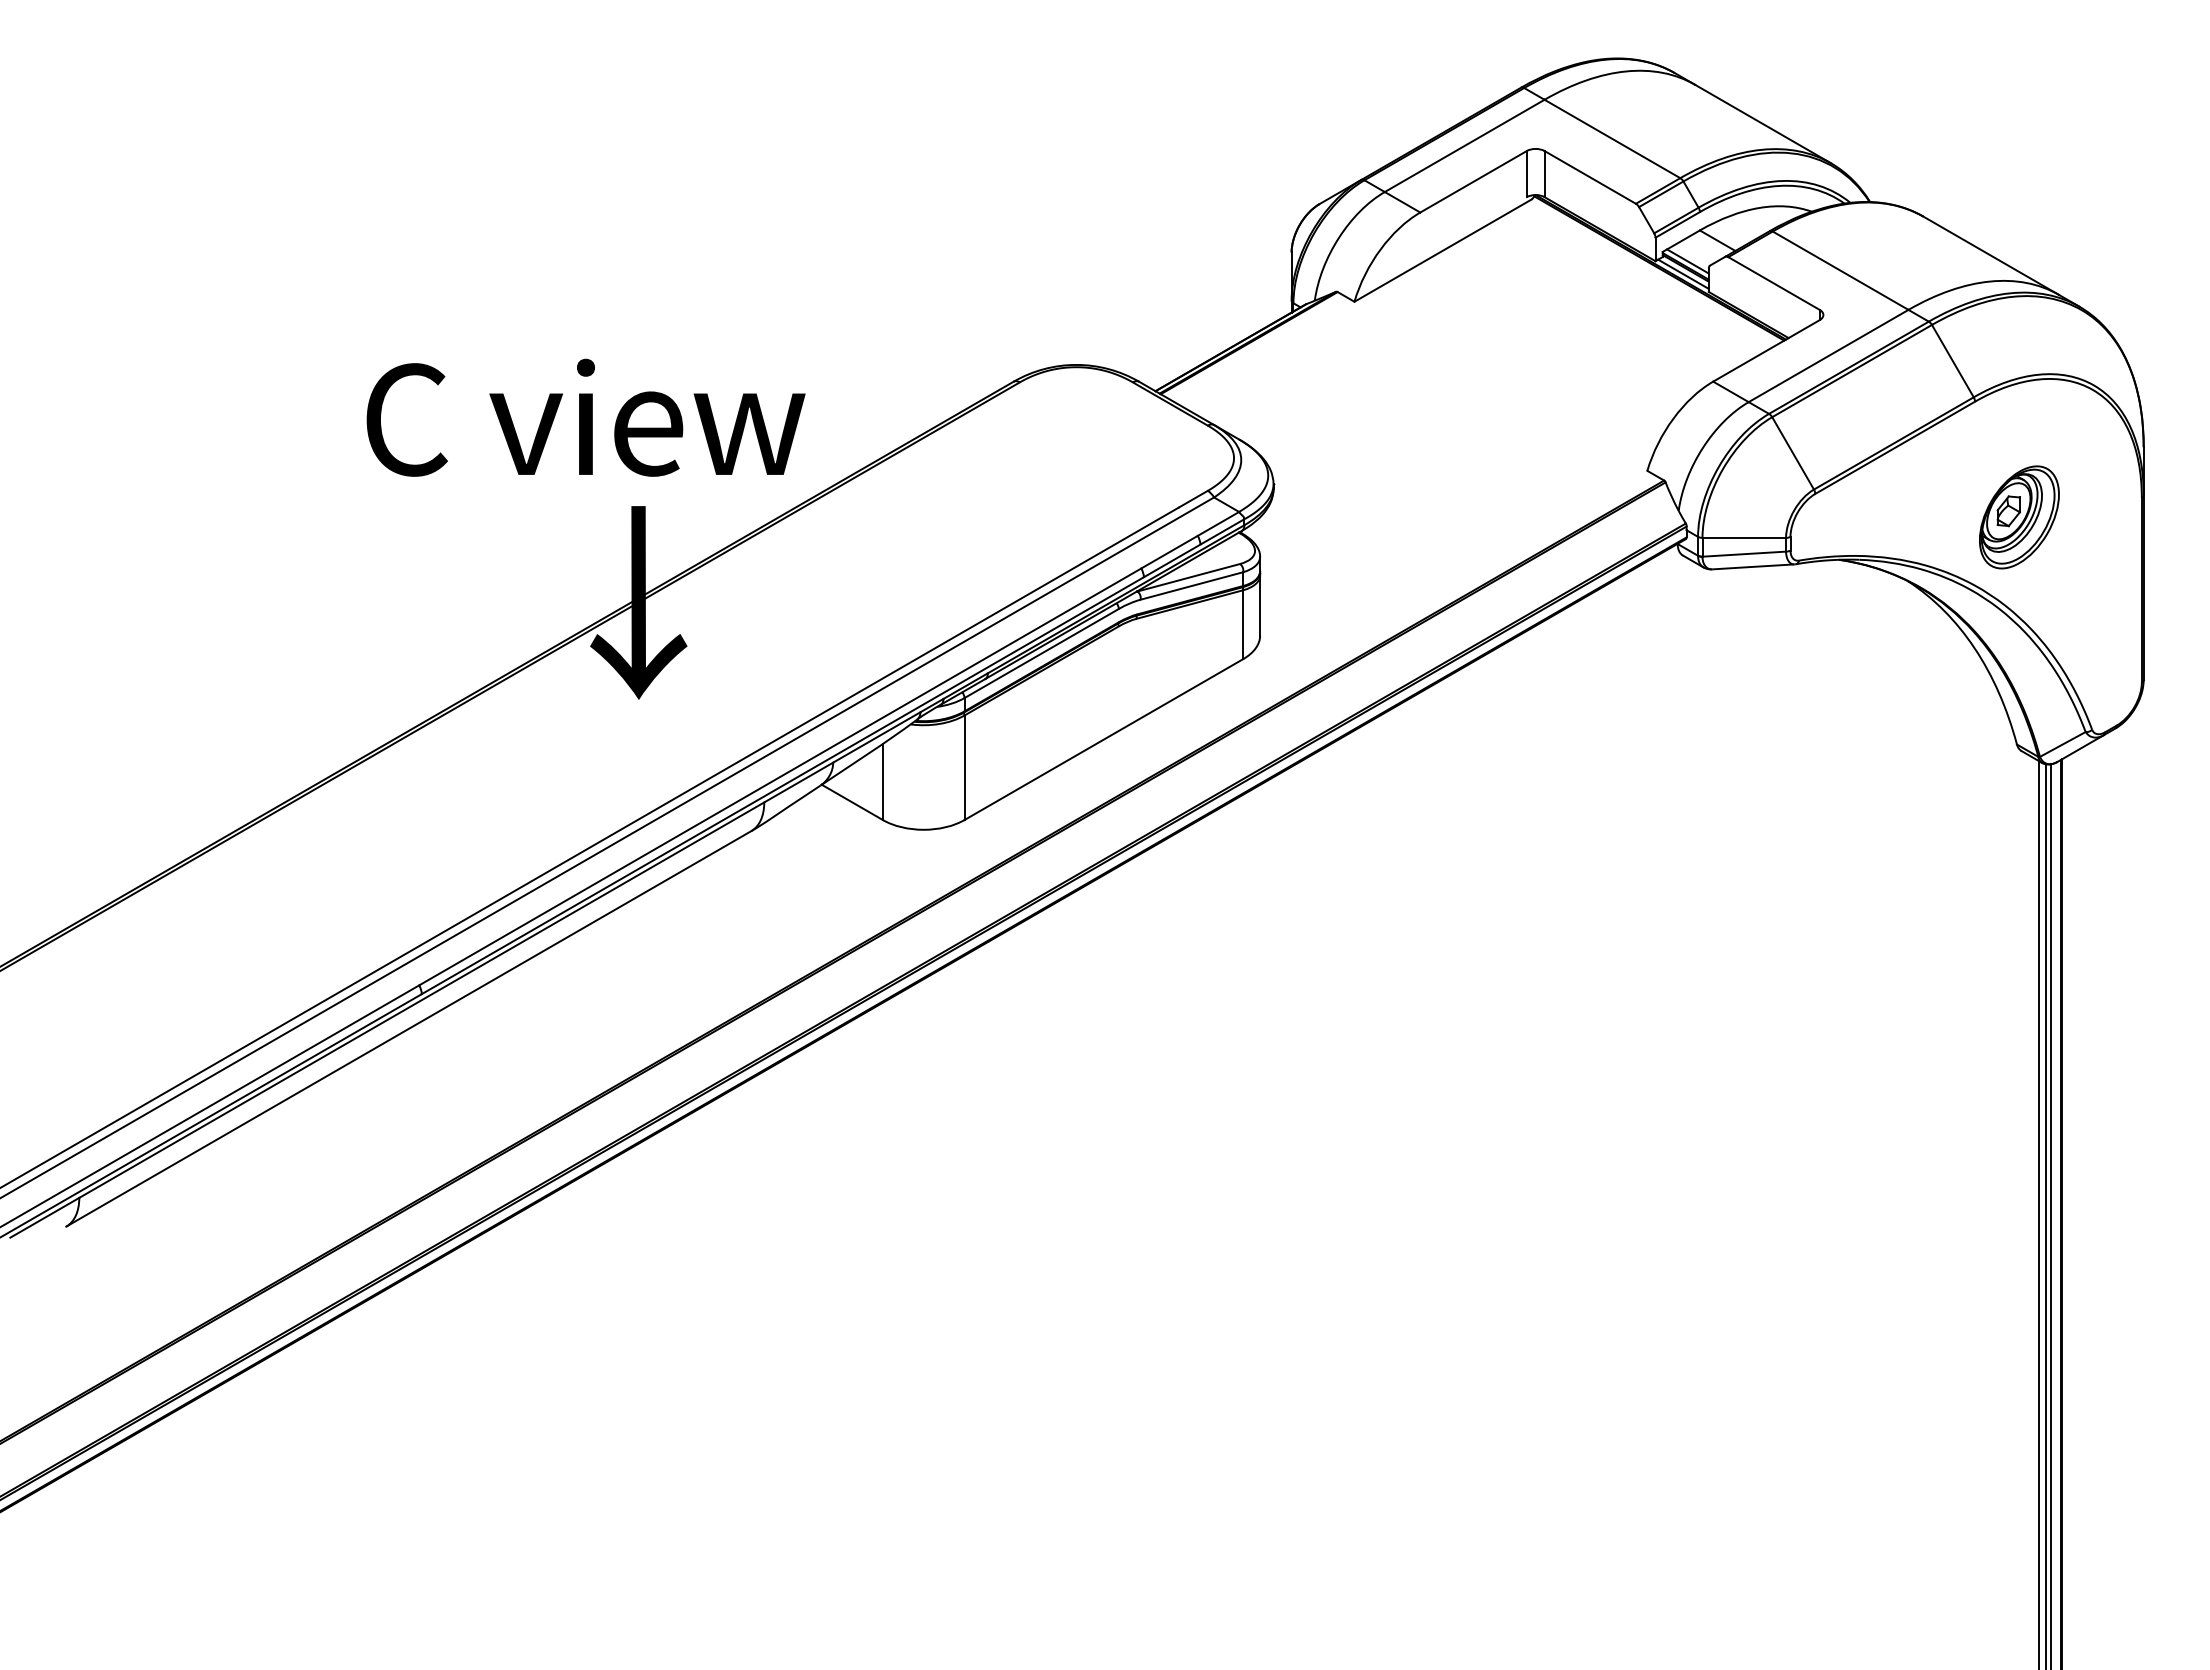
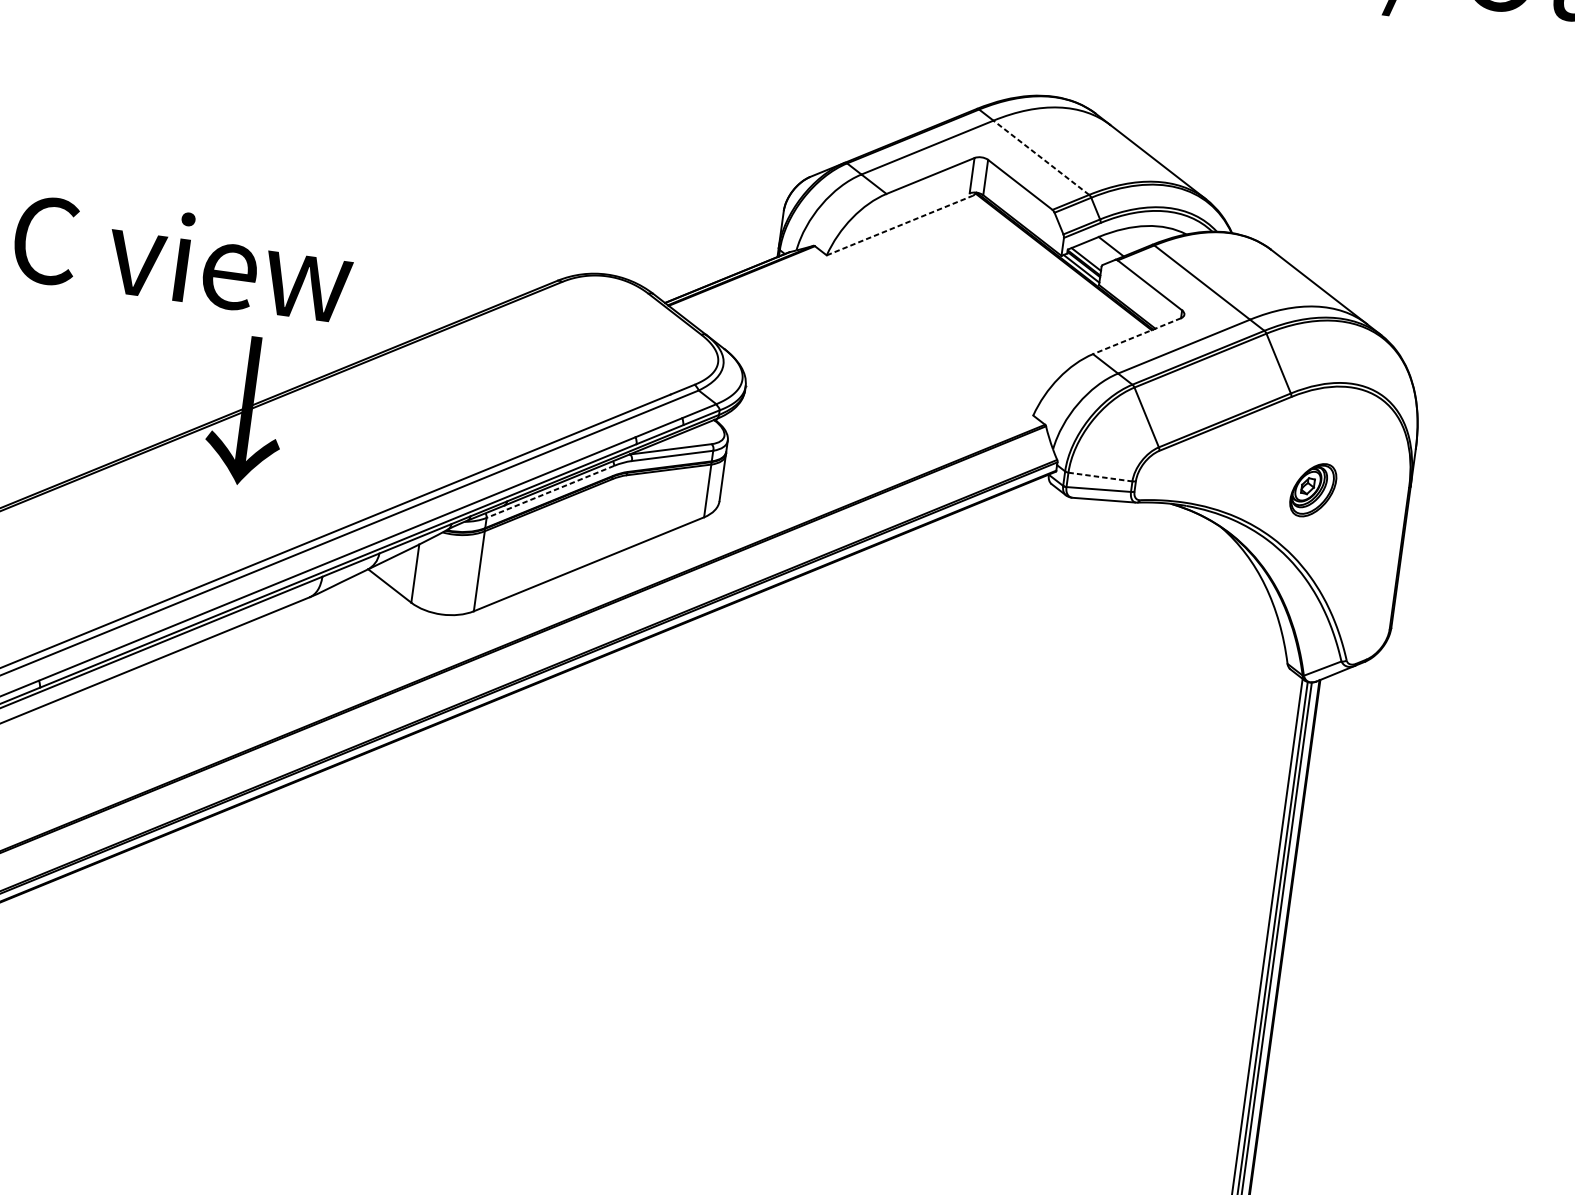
line: (1612, 138) -> (1041, 157), solid -> dashed
line: (1443, 250) -> (900, 225), solid -> dashed
line: (1766, 351) -> (1137, 336), solid -> dashed
text: (585, 417) -> (182, 257), moved
part: (2019, 517) -> (1313, 490), size x0.7
line: (1744, 537) -> (1100, 476), solid -> dashed
line: (1041, 653) -> (550, 491), solid -> dashed

